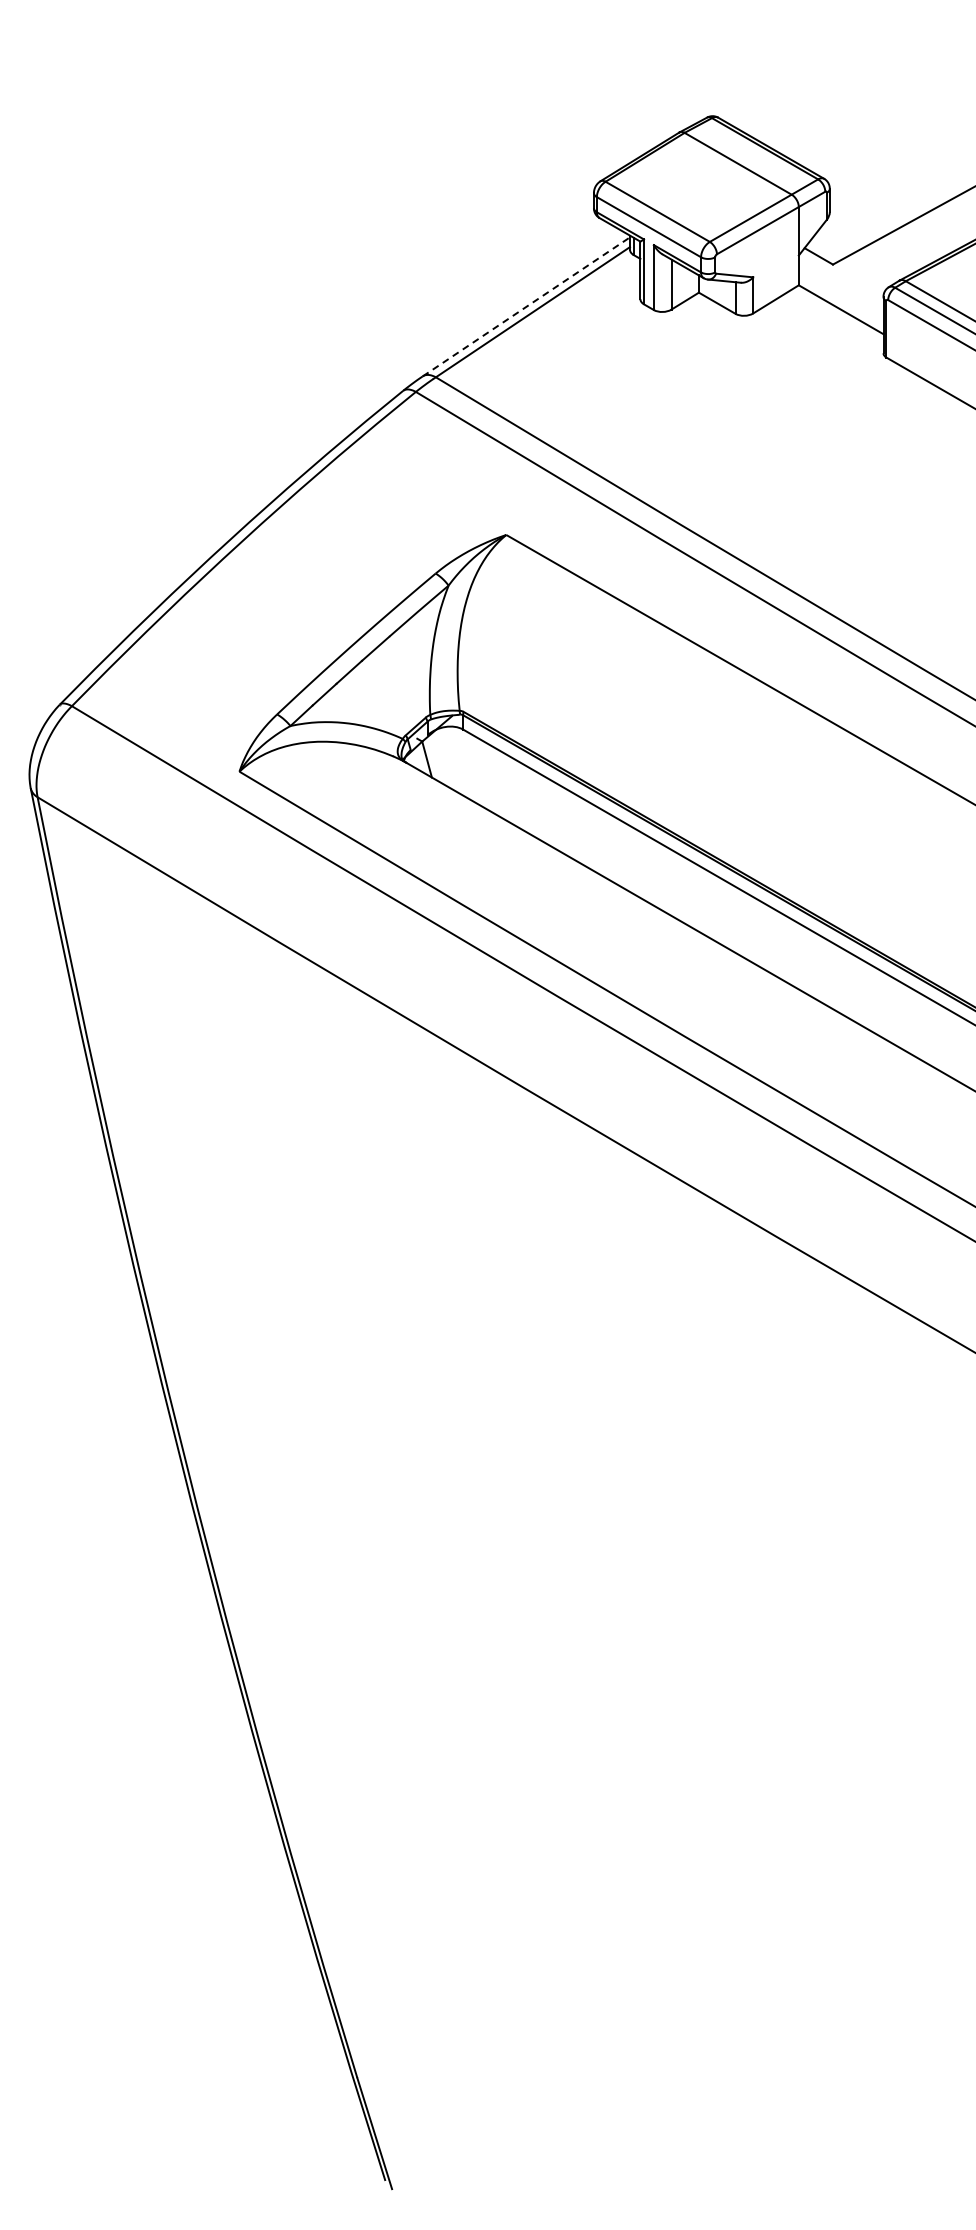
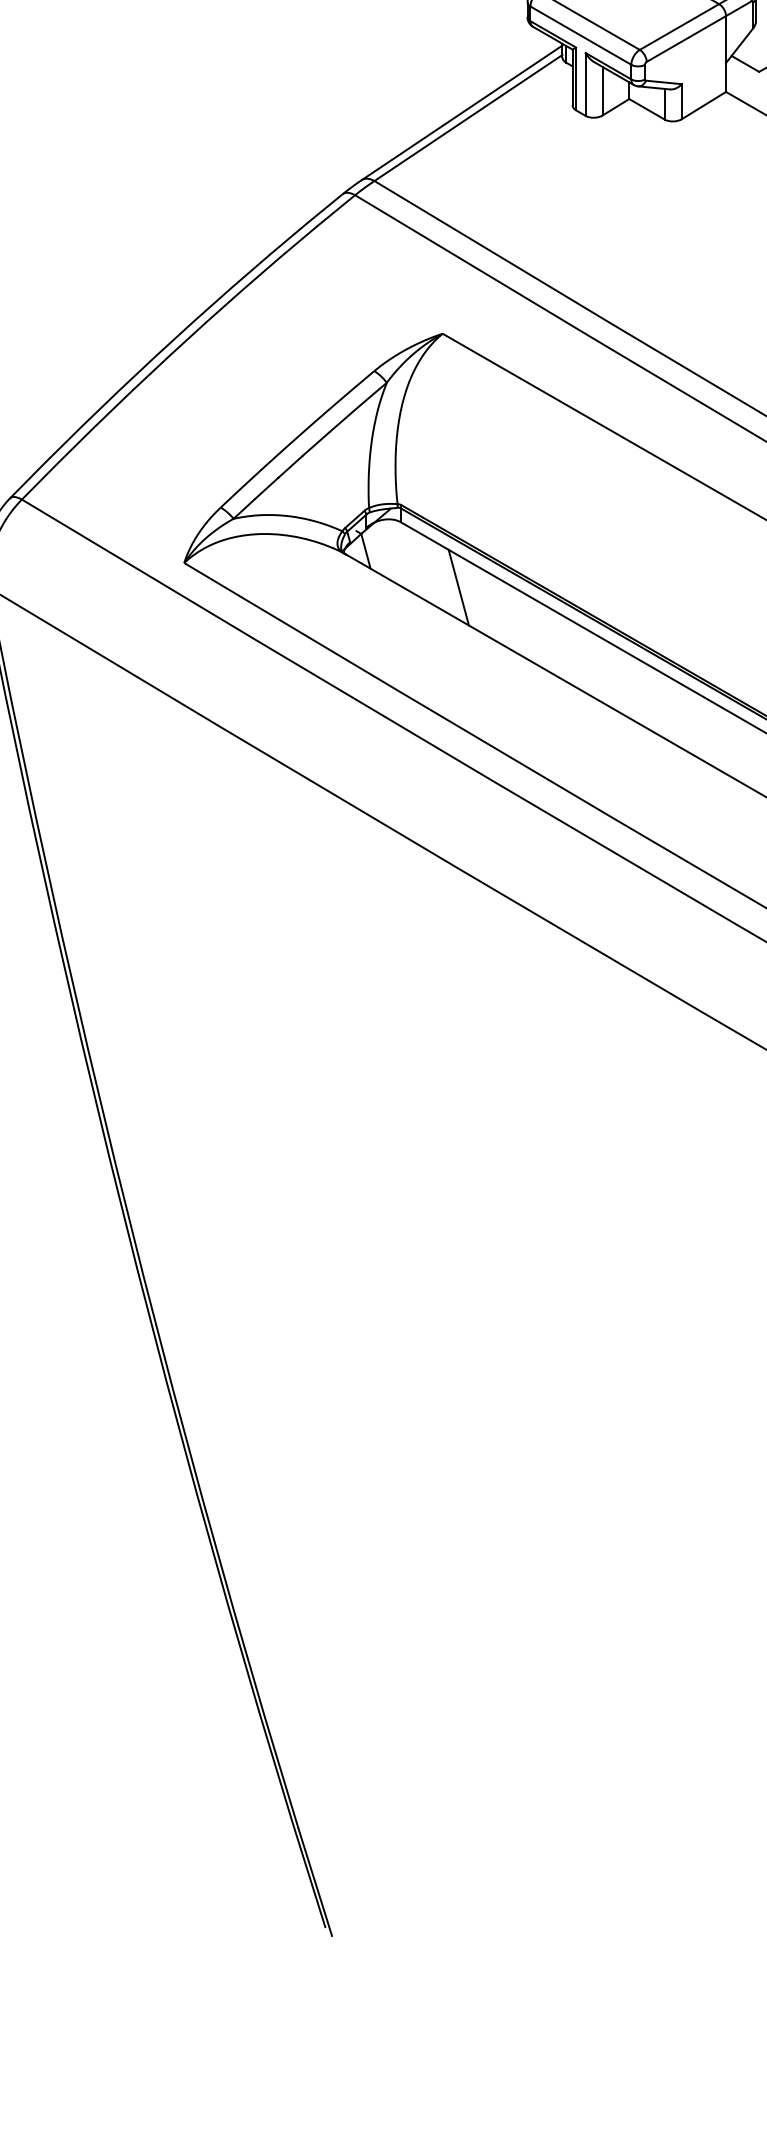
line: (526, 306) -> (462, 112), dashed -> solid
line: (522, 797) -> (458, 588), added

